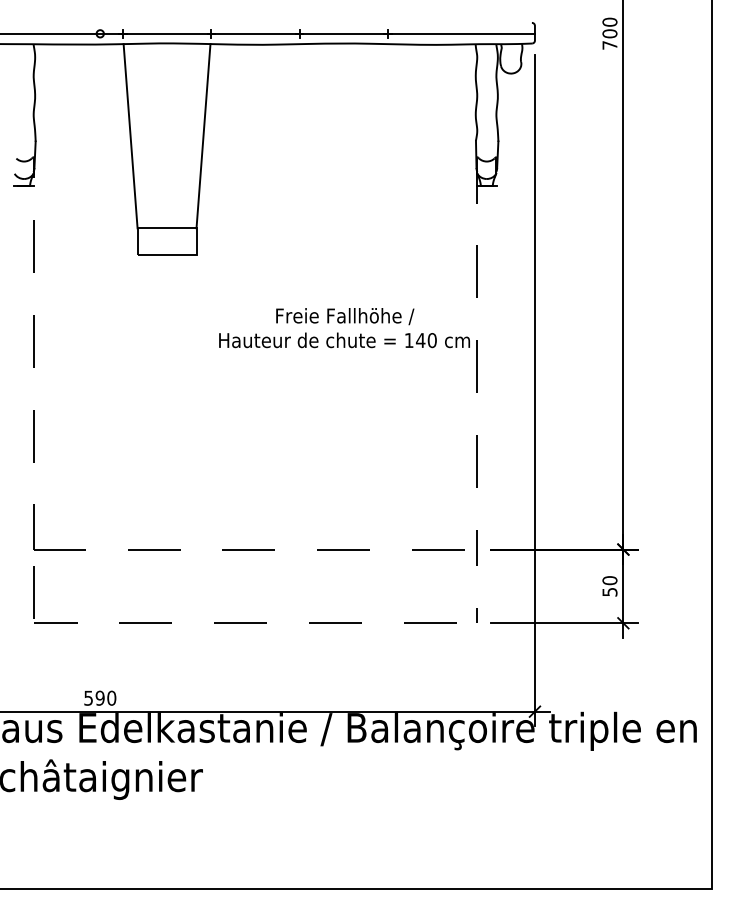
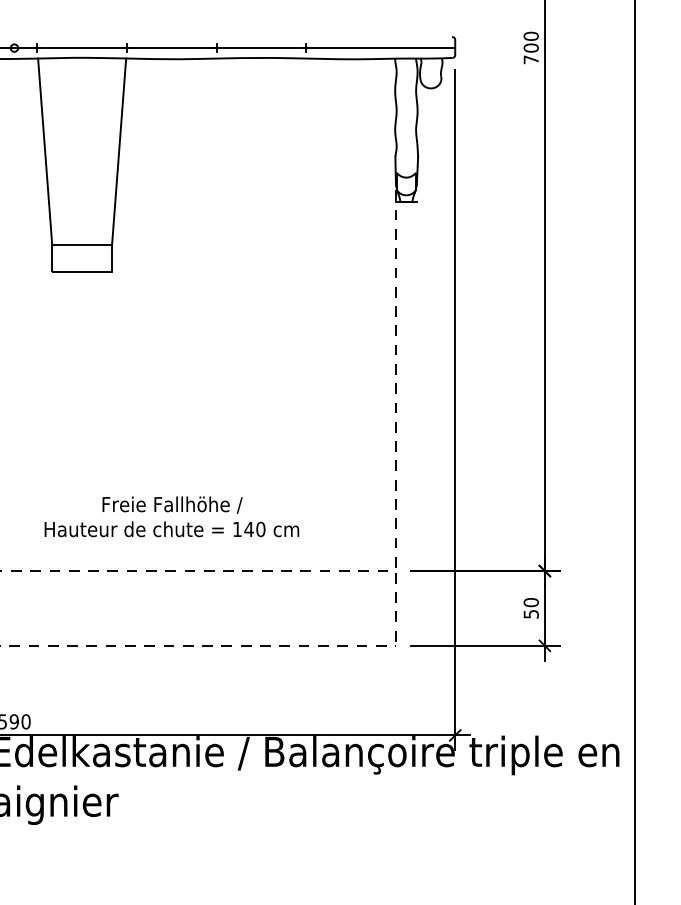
text: (344, 328) -> (171, 517), moved

